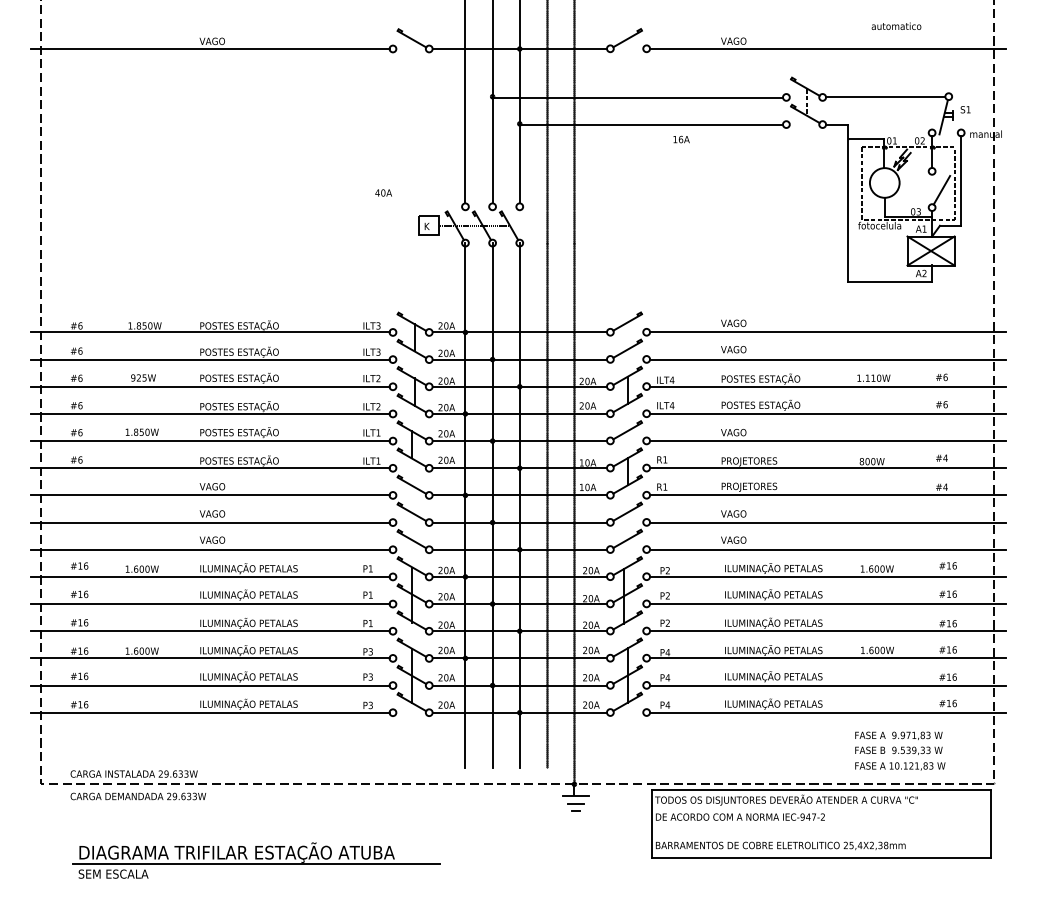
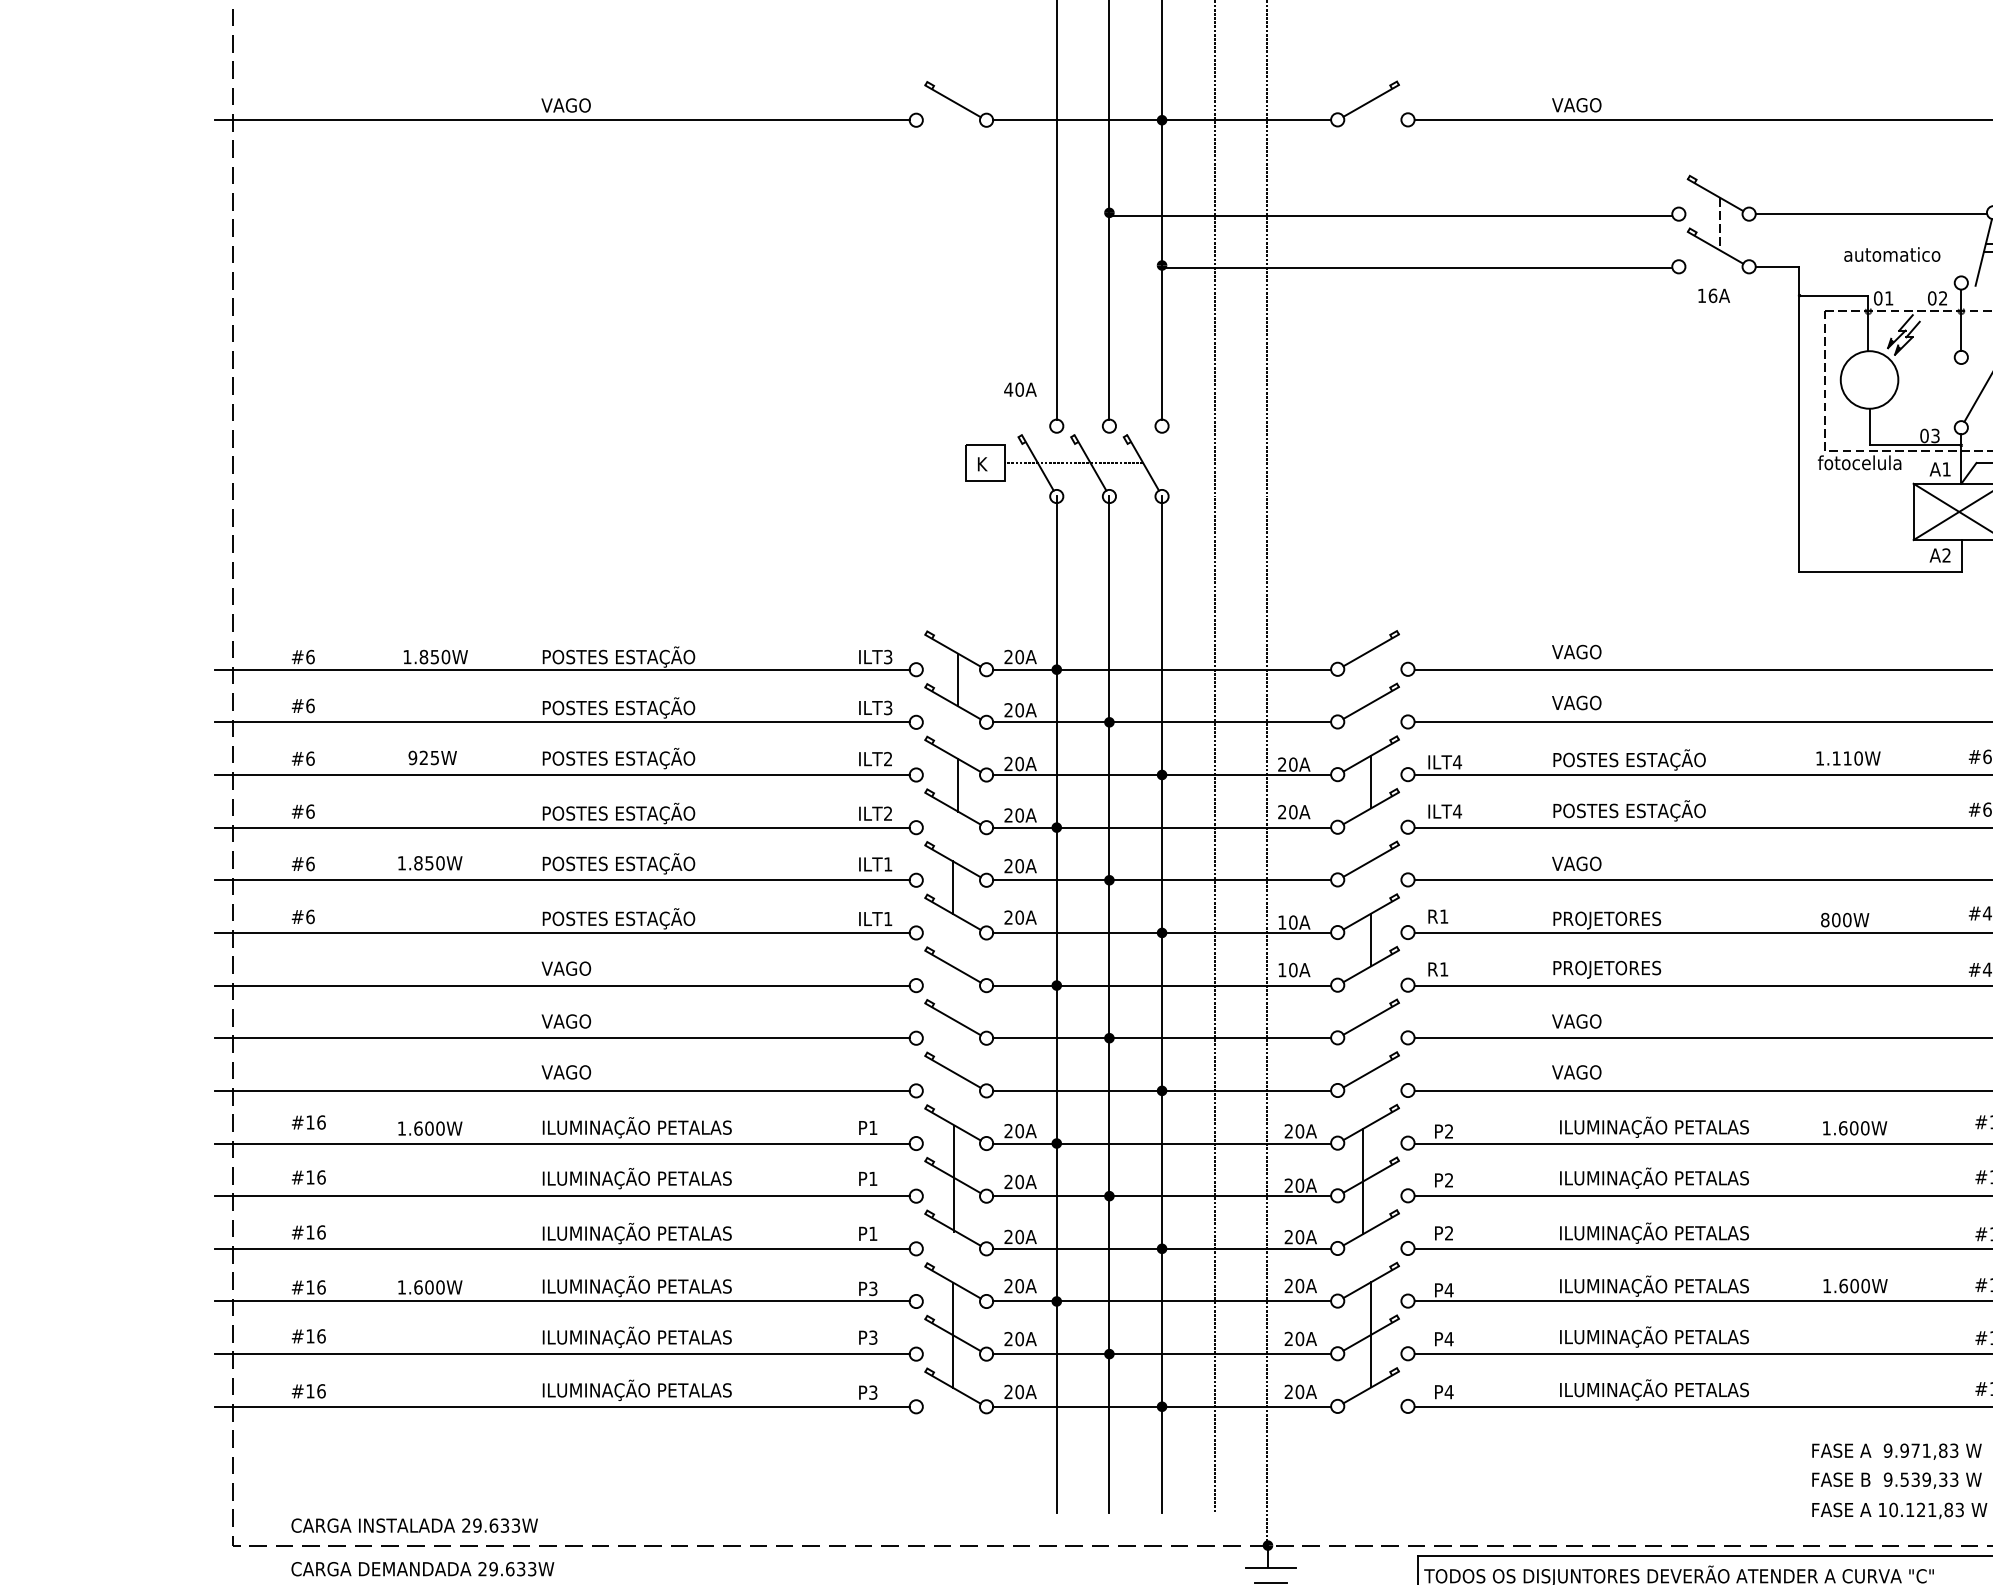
text: (896, 25) -> (1892, 253), moved
text: (681, 139) -> (1713, 295), moved
text: (383, 192) -> (1020, 388), moved

